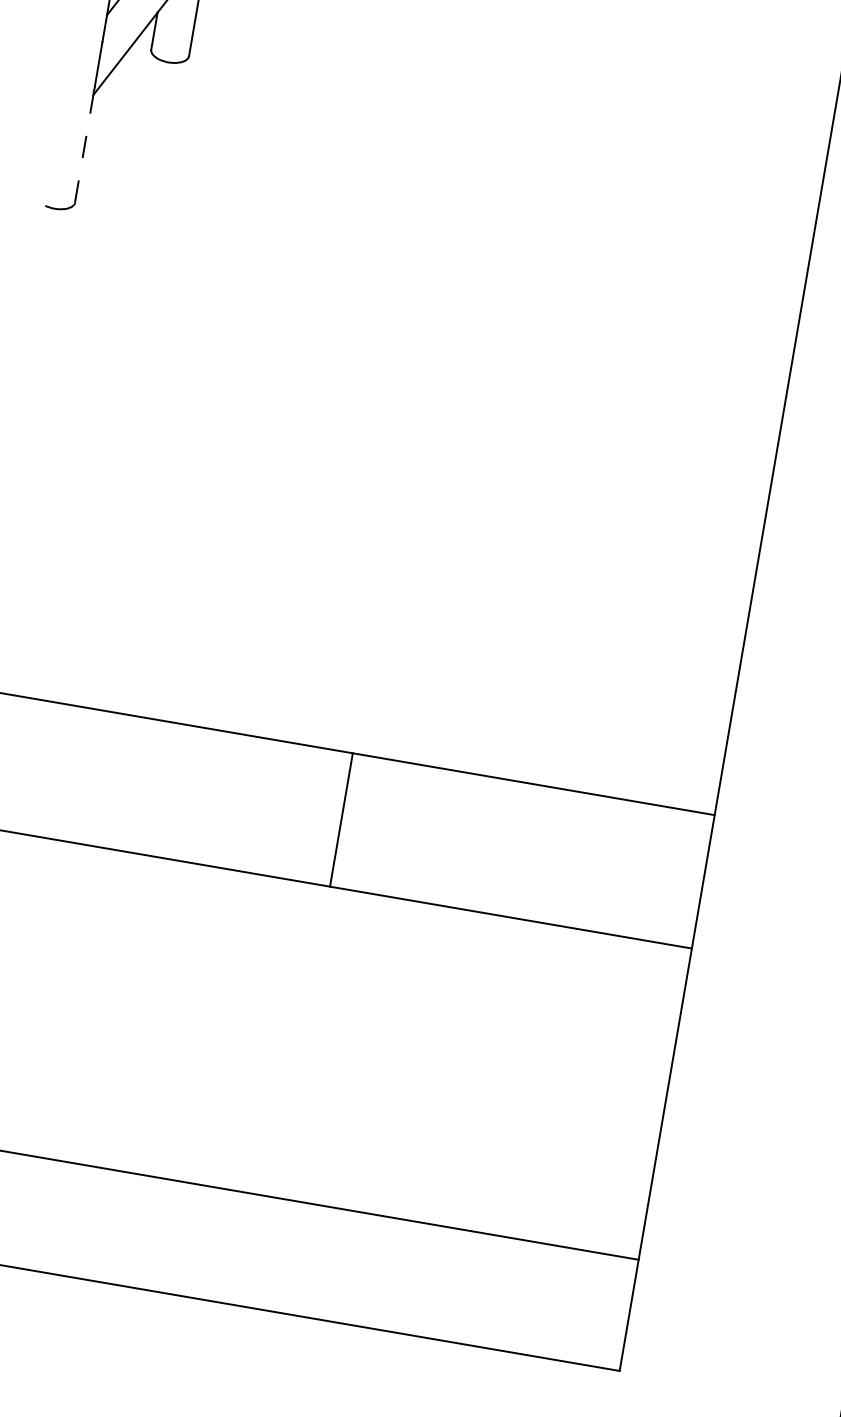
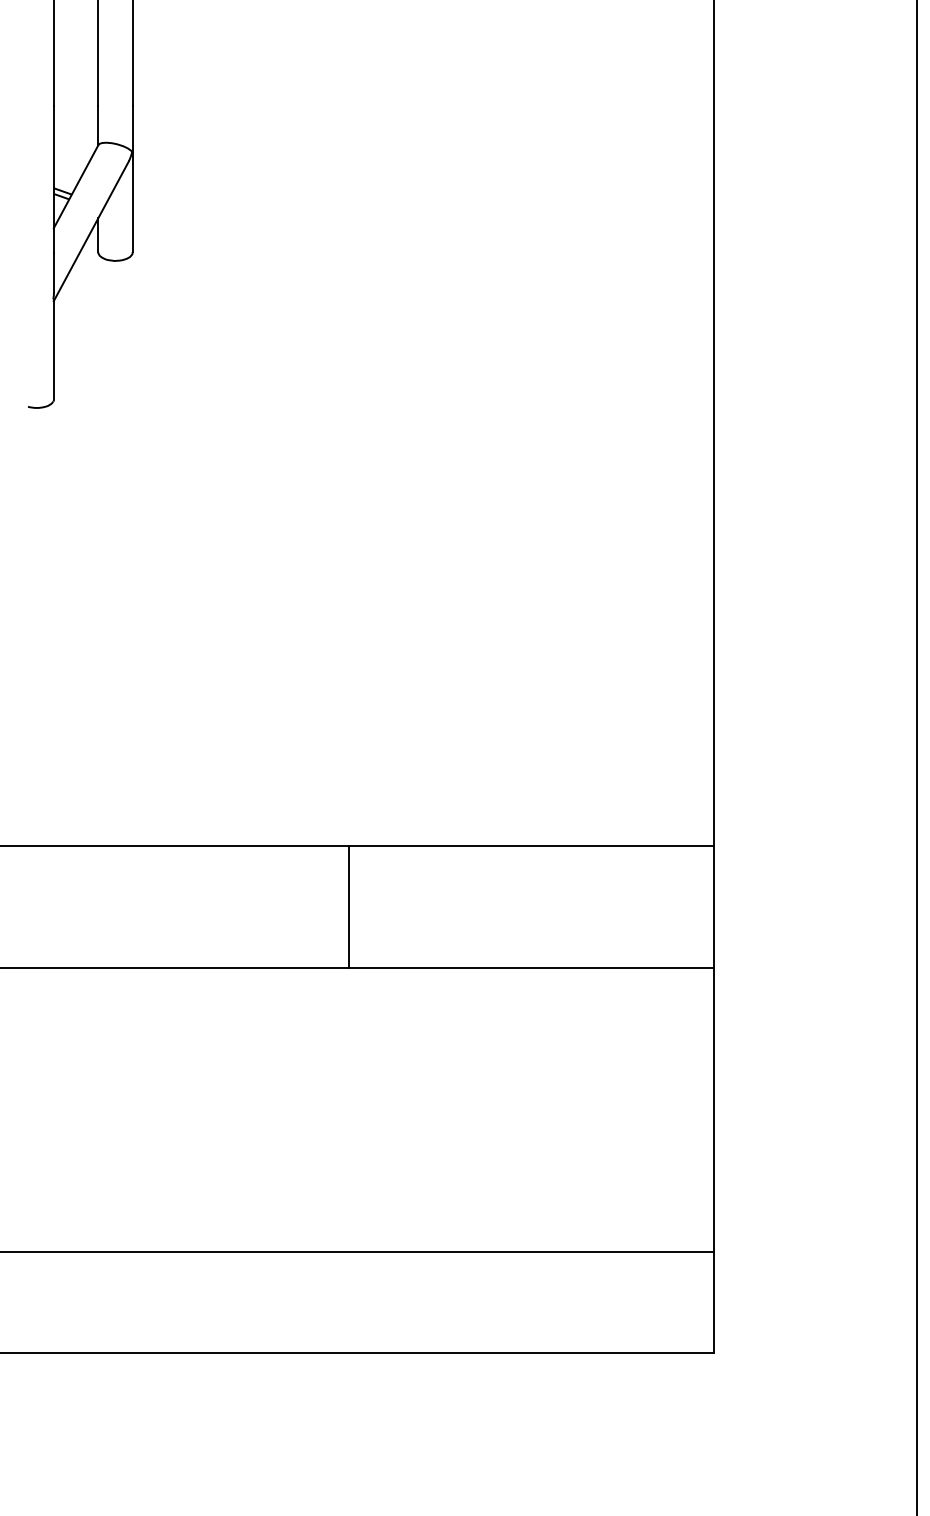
line: (84, 147) -> (53, 349), dashed -> solid
line: (341, 819) -> (348, 906), moved

